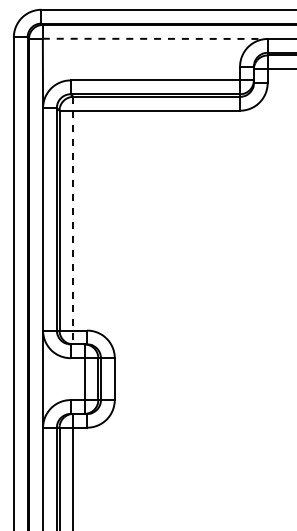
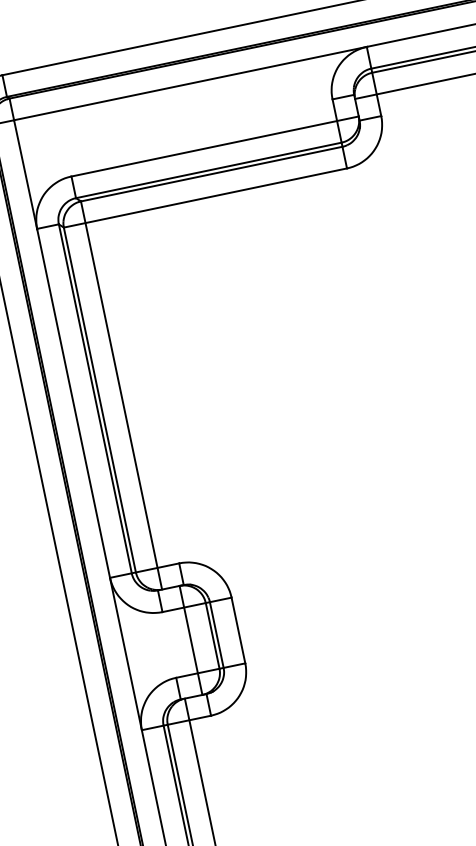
line: (155, 38) -> (190, 82), dashed -> solid
line: (73, 220) -> (121, 395), dashed -> solid

